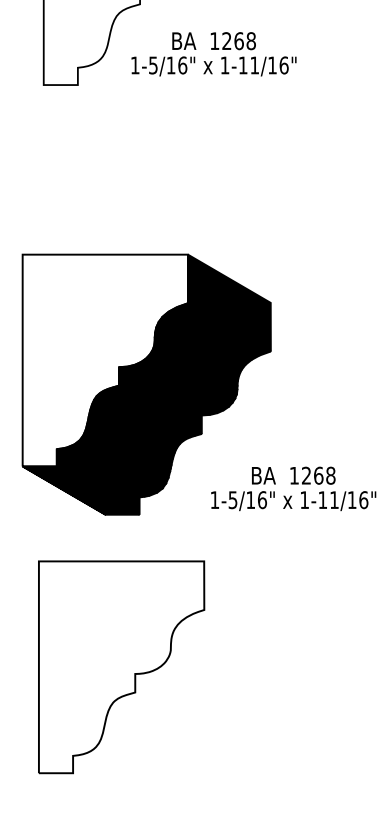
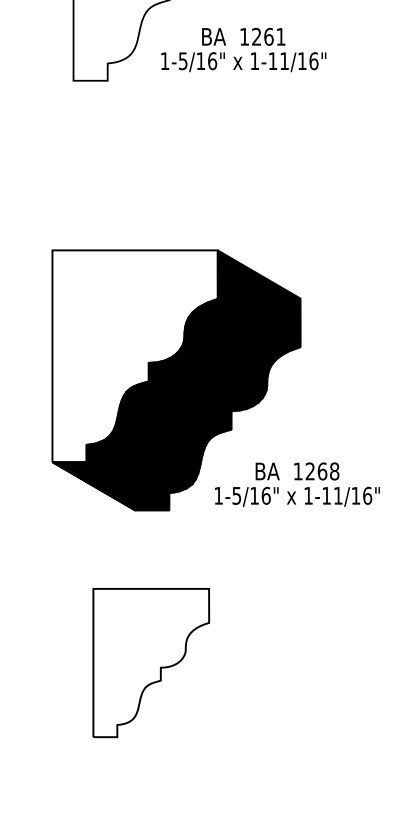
text: (250, 40) -> (280, 36), 1268 -> 1261
text: (293, 488) -> (297, 484), moved
part: (120, 666) -> (150, 662), size x0.7

